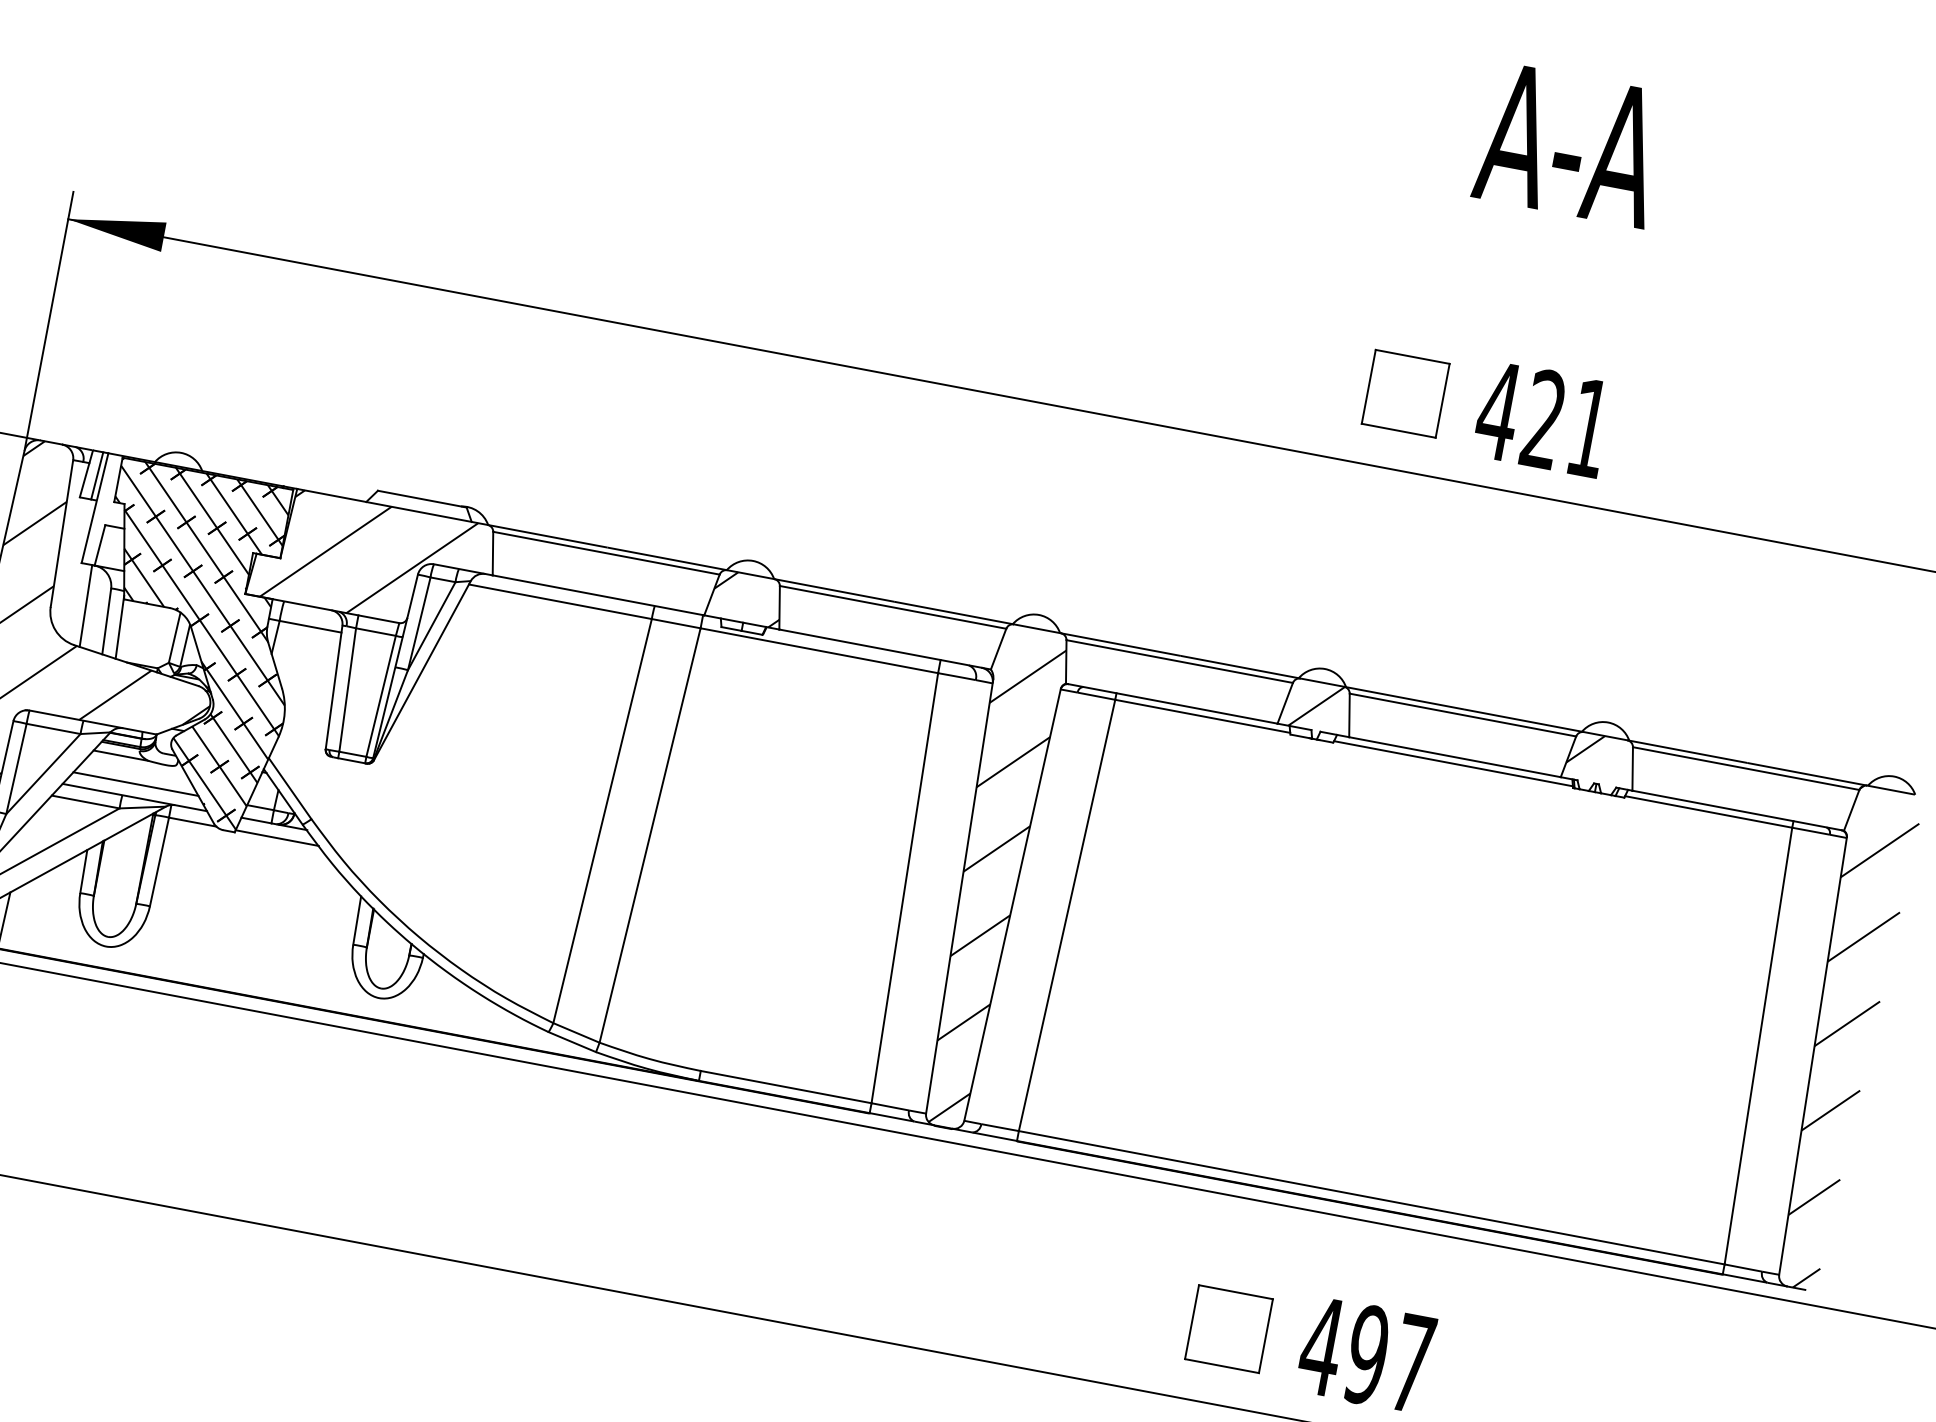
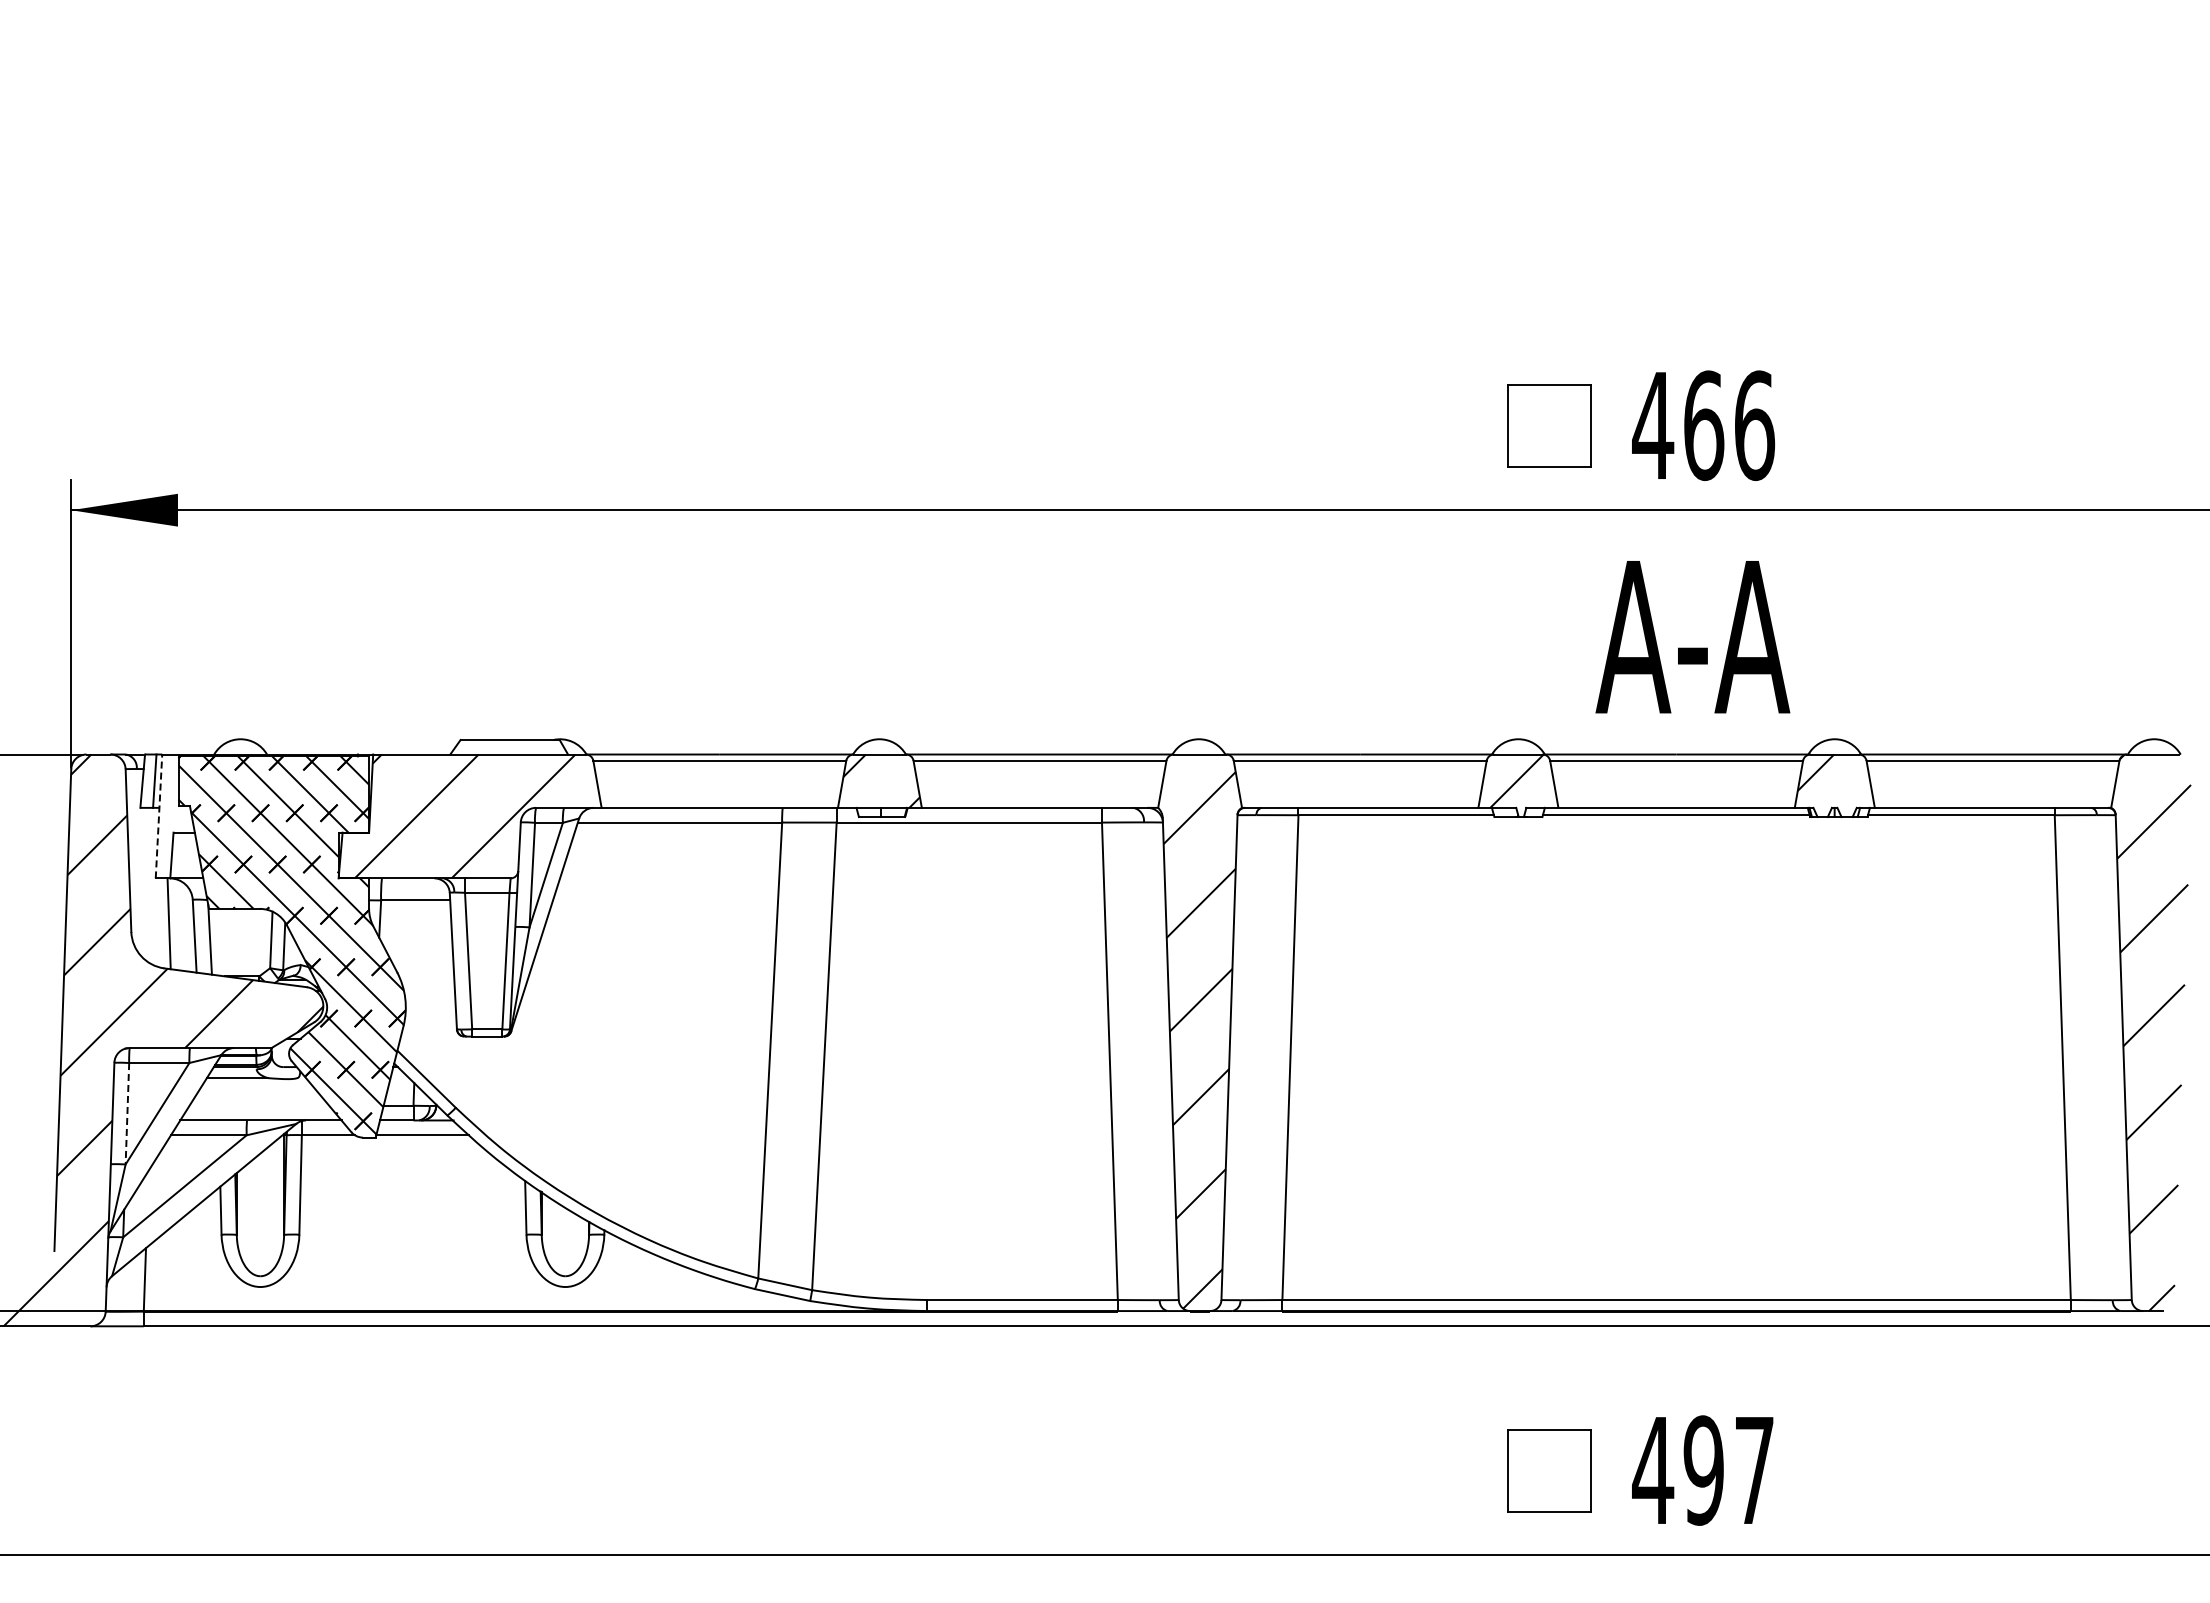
text: (1569, 145) -> (1692, 637), moved
text: (1567, 423) -> (1729, 425), 421 -> 466
line: (95, 507) -> (159, 815), solid -> dashed
line: (16, 768) -> (127, 1113), solid -> dashed
line: (136, 783) -> (259, 1105), removed

